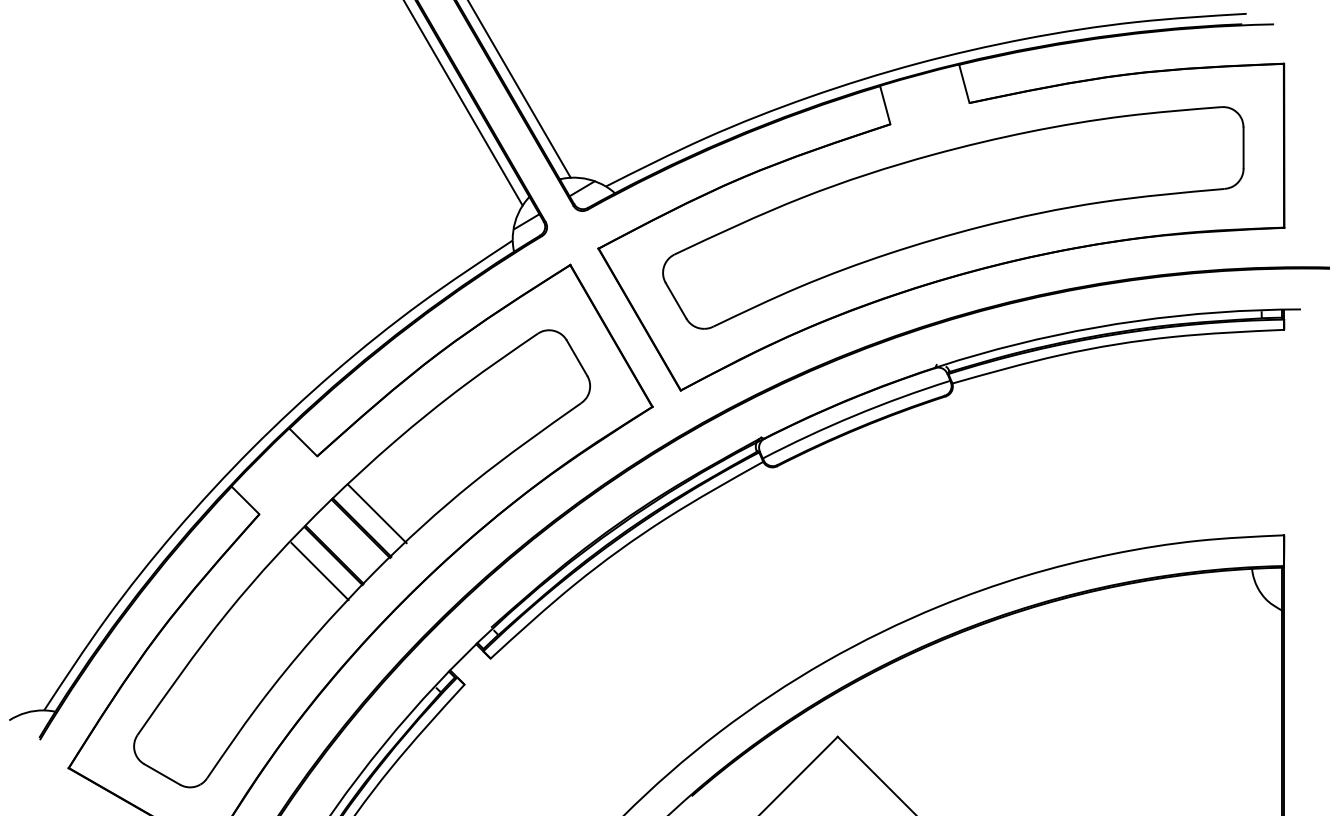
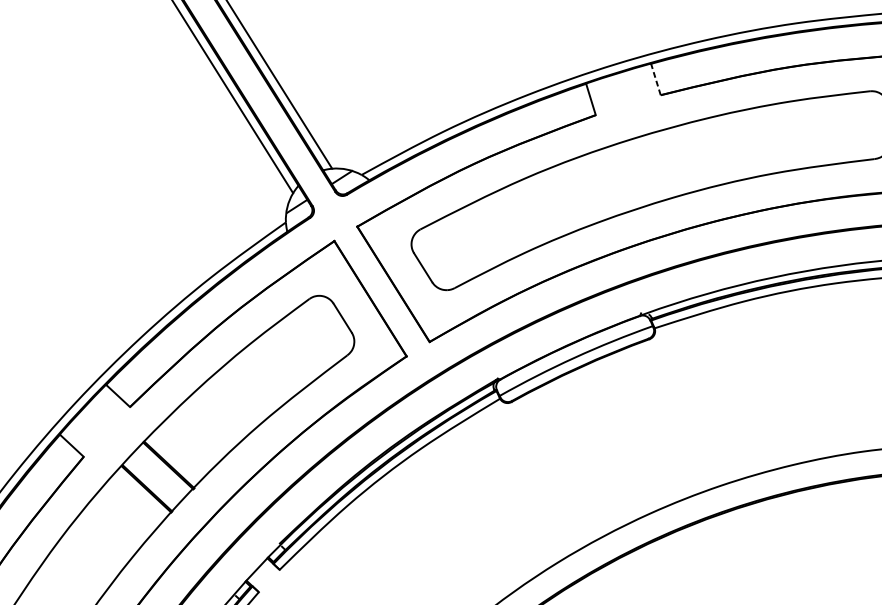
line: (964, 83) -> (656, 79), solid -> dashed
line: (377, 513) -> (181, 452), removed
line: (319, 571) -> (135, 502), removed

